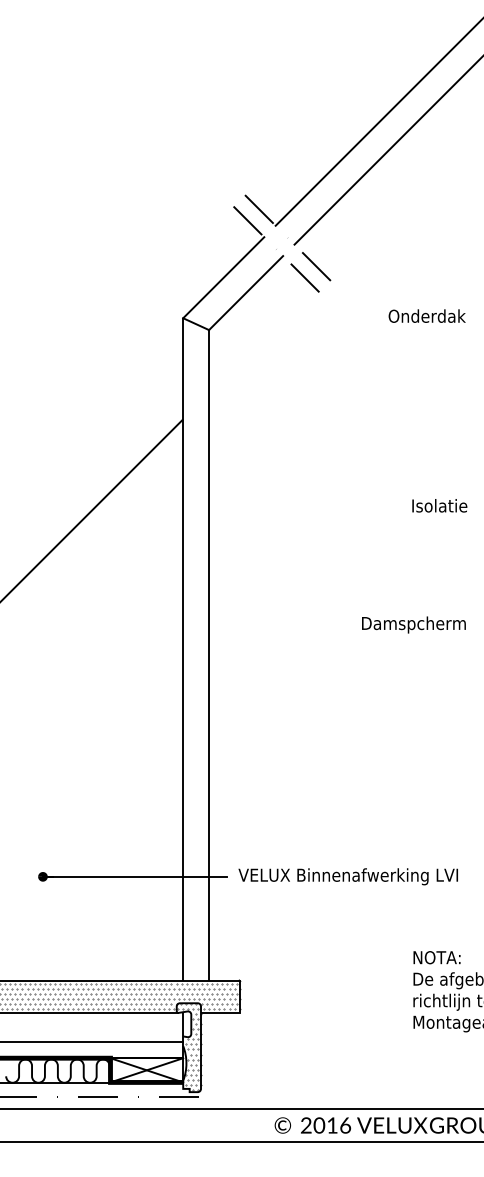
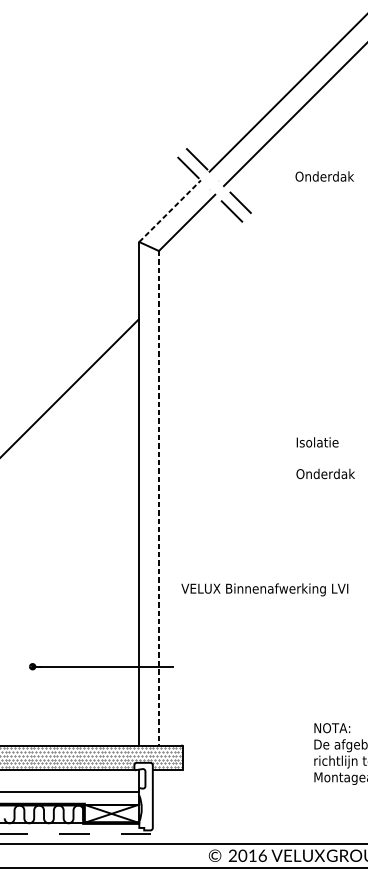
line: (224, 277) -> (170, 211), solid -> dashed
text: (426, 315) -> (324, 176), moved
text: (439, 505) -> (317, 442), moved
text: (414, 624) -> (315, 474), Damspcherm -> Onderdak
line: (209, 655) -> (159, 498), solid -> dashed
text: (347, 876) -> (264, 589), moved
hatch: (188, 1046) -> (143, 795), removed

